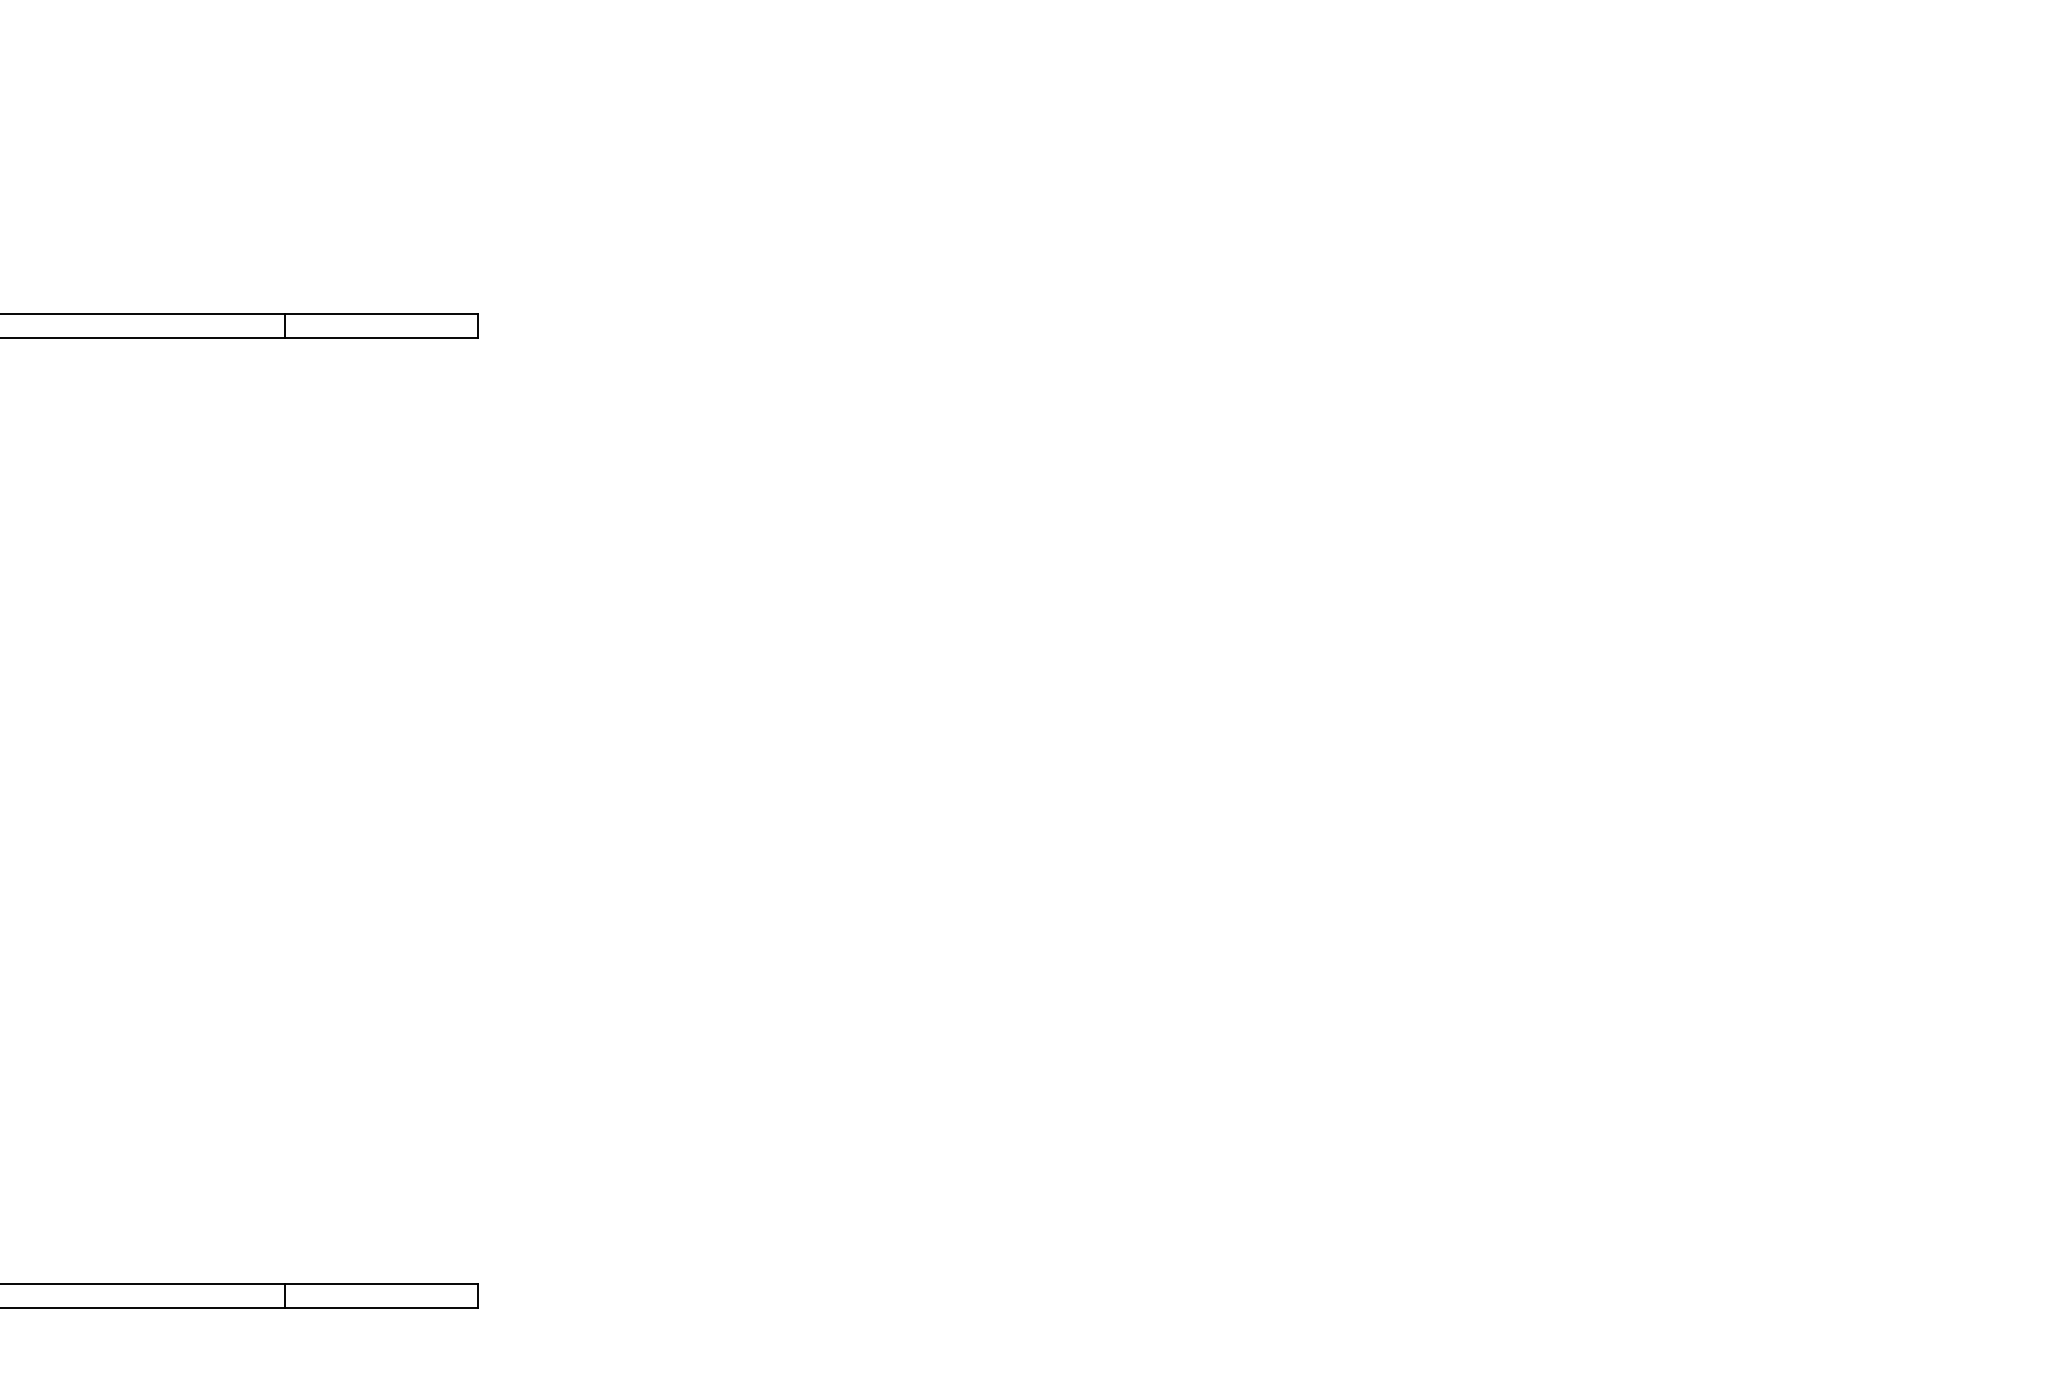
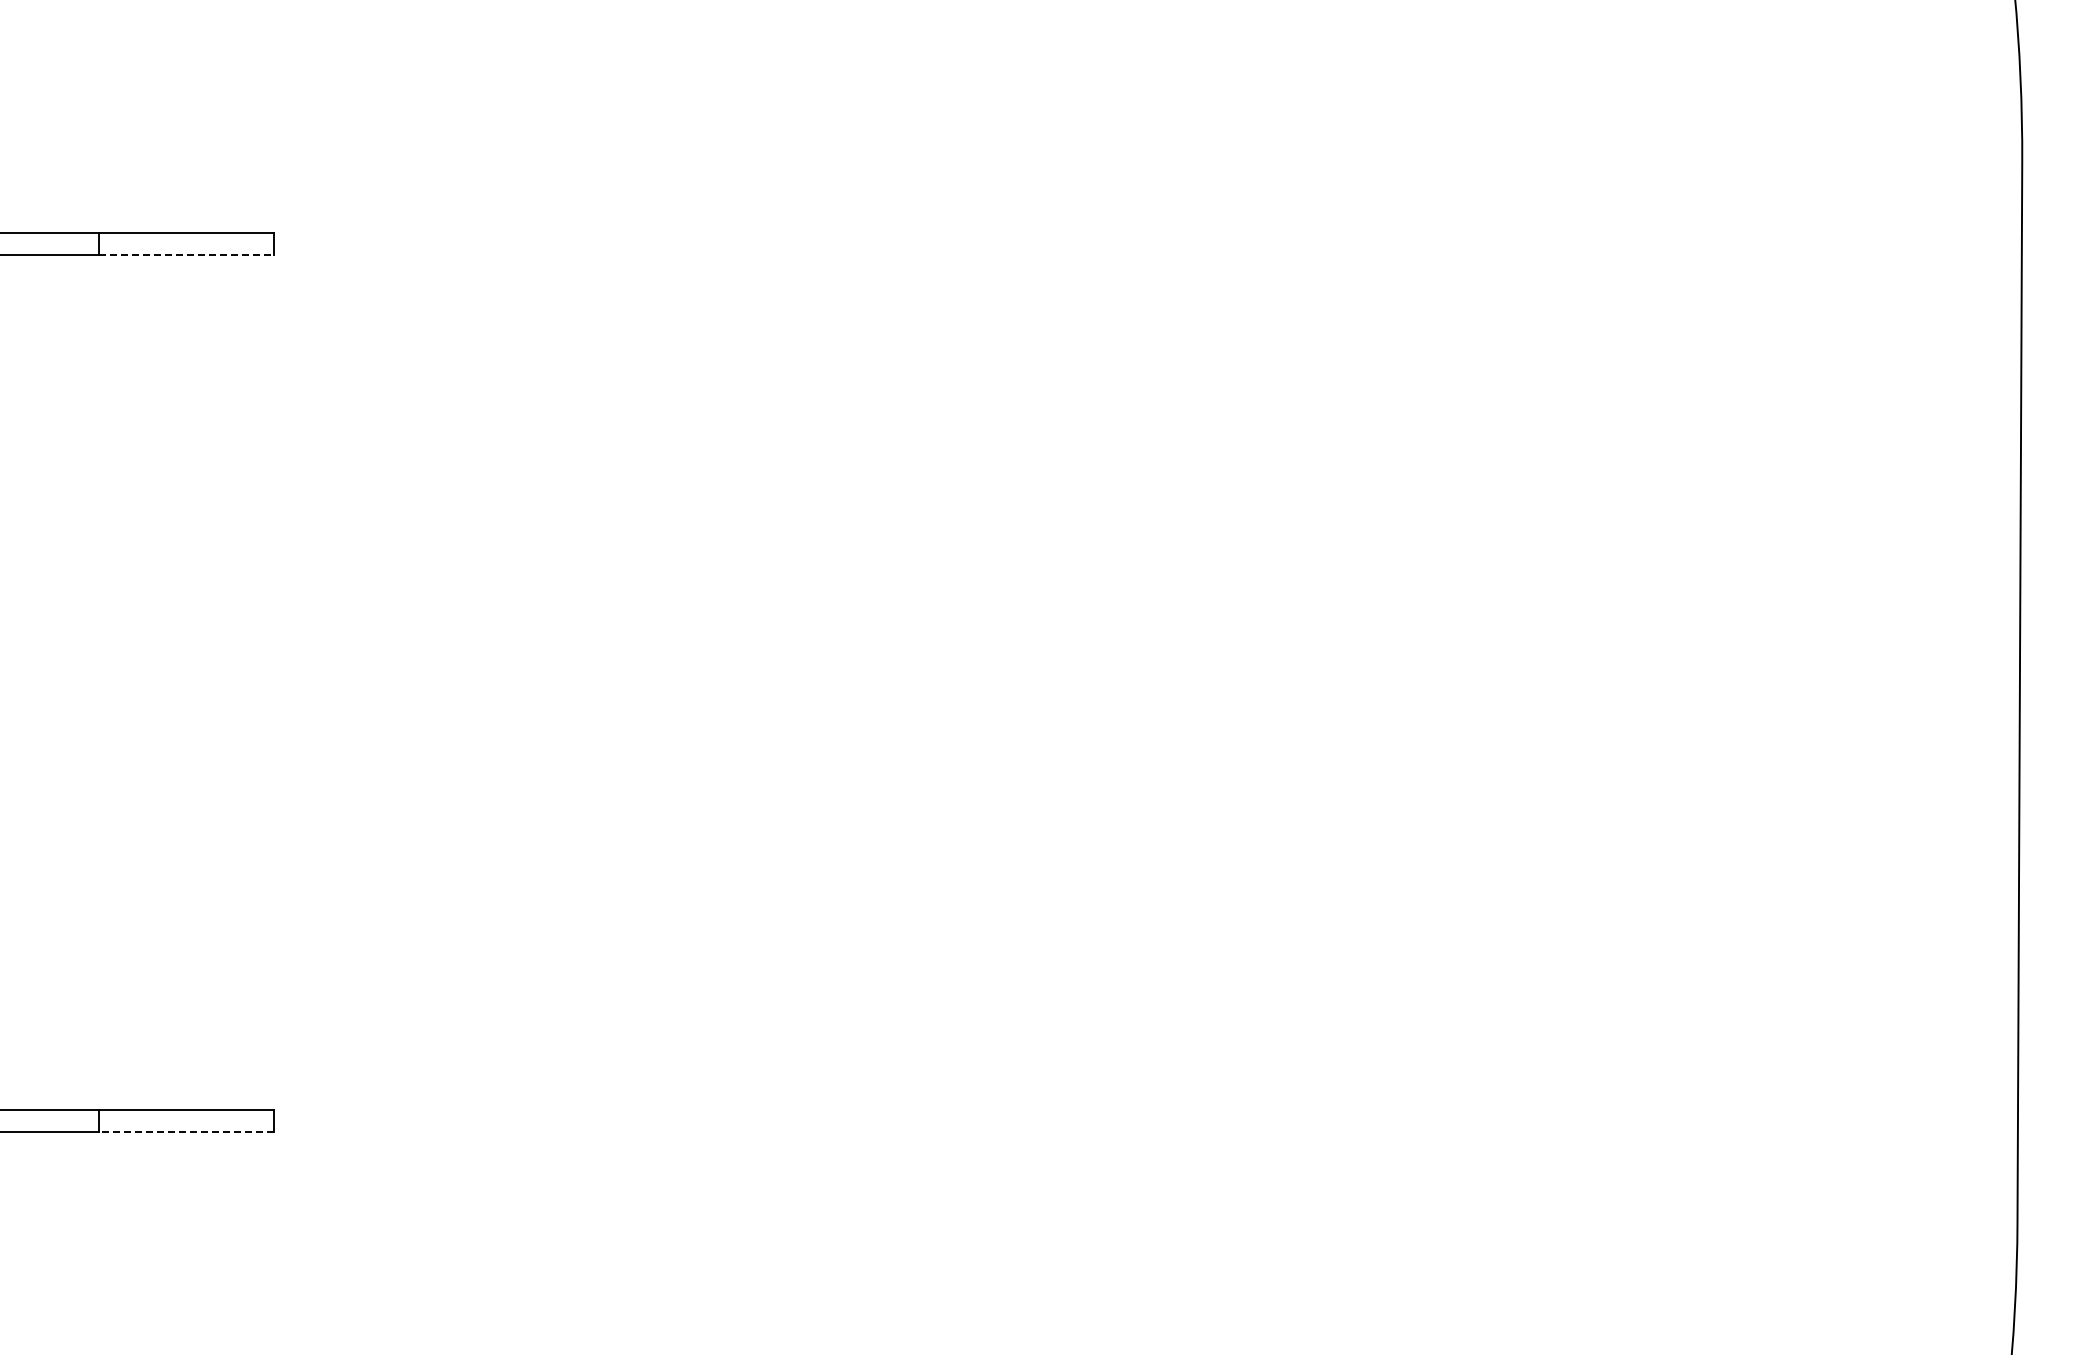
line: (382, 338) -> (186, 255), solid -> dashed
line: (380, 1307) -> (185, 1131), solid -> dashed

